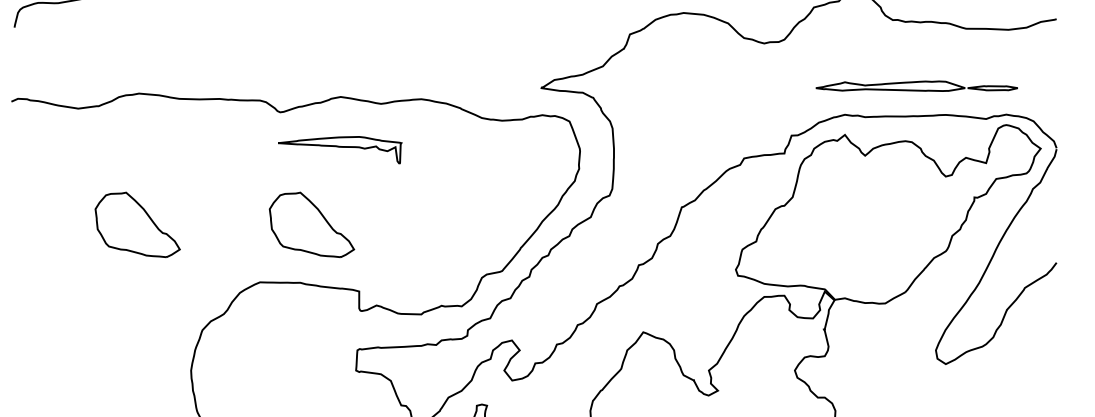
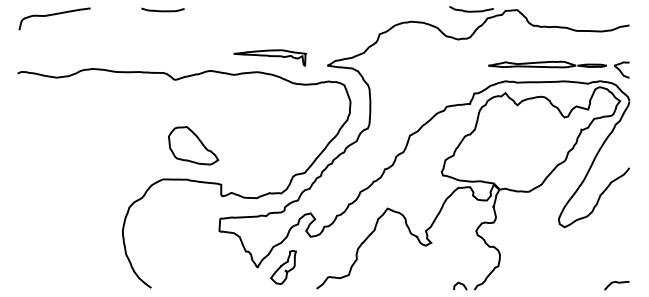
curve: (1041, 94) -> (620, 69), added
part: (340, 149) -> (270, 57), moved
part: (137, 224) -> (91, 145), removed

